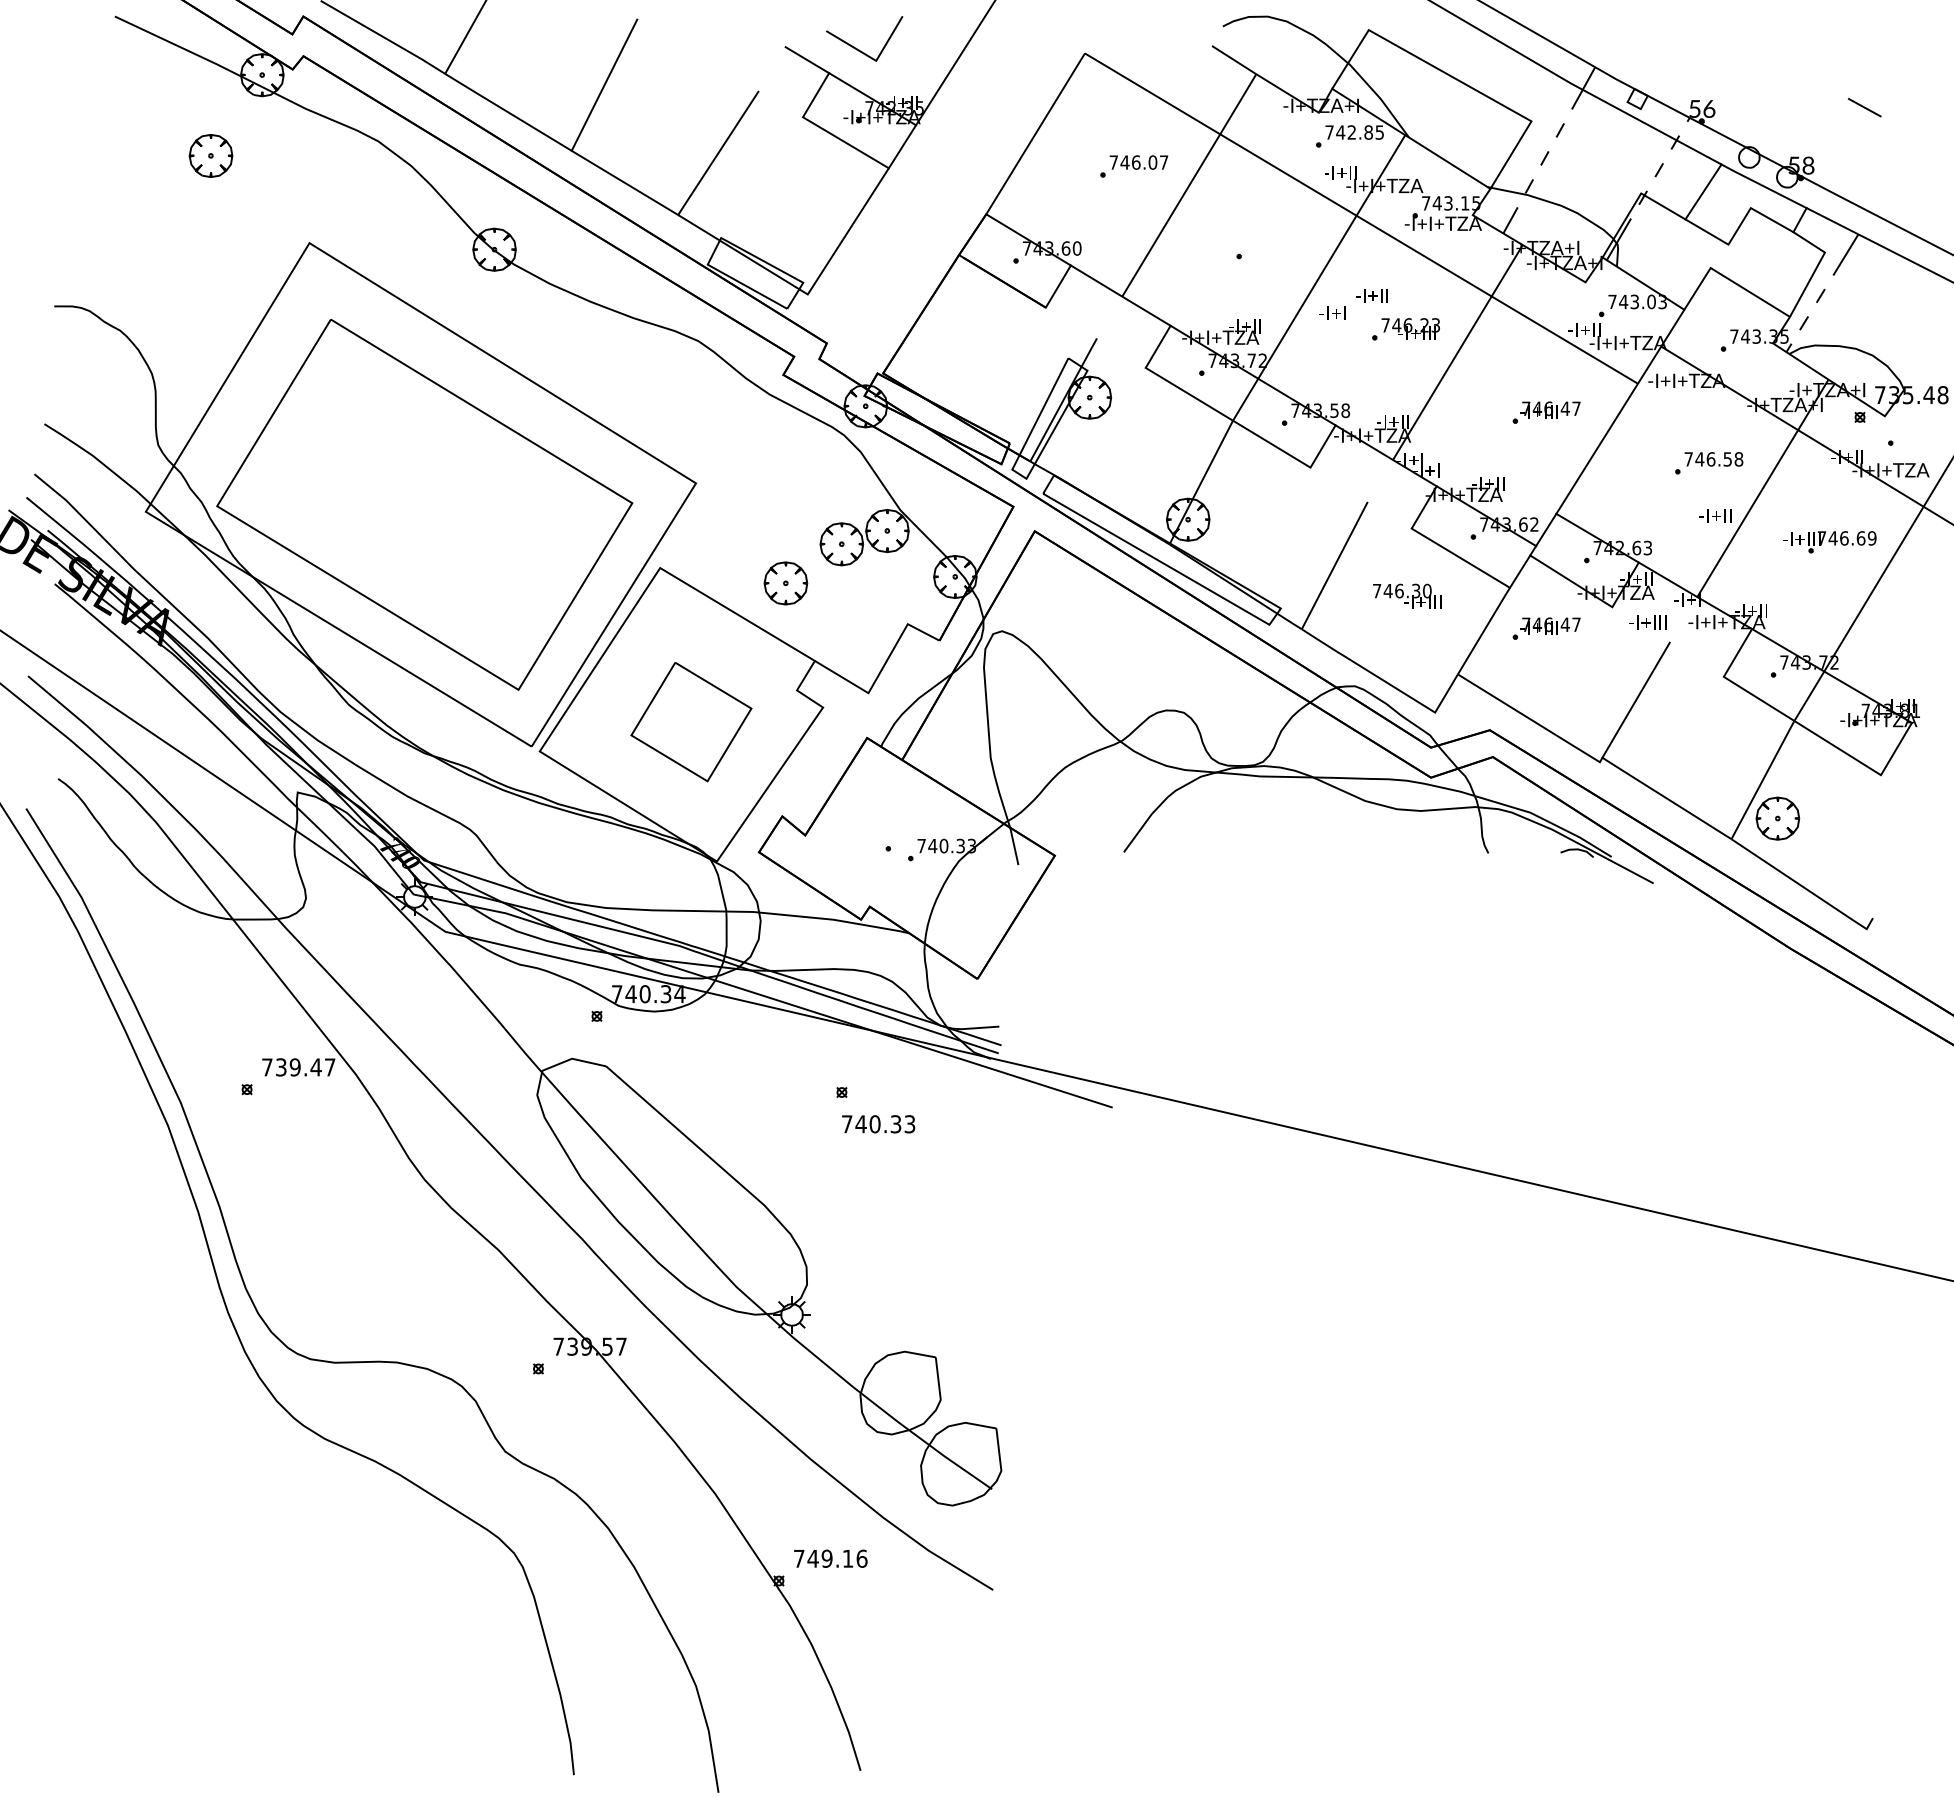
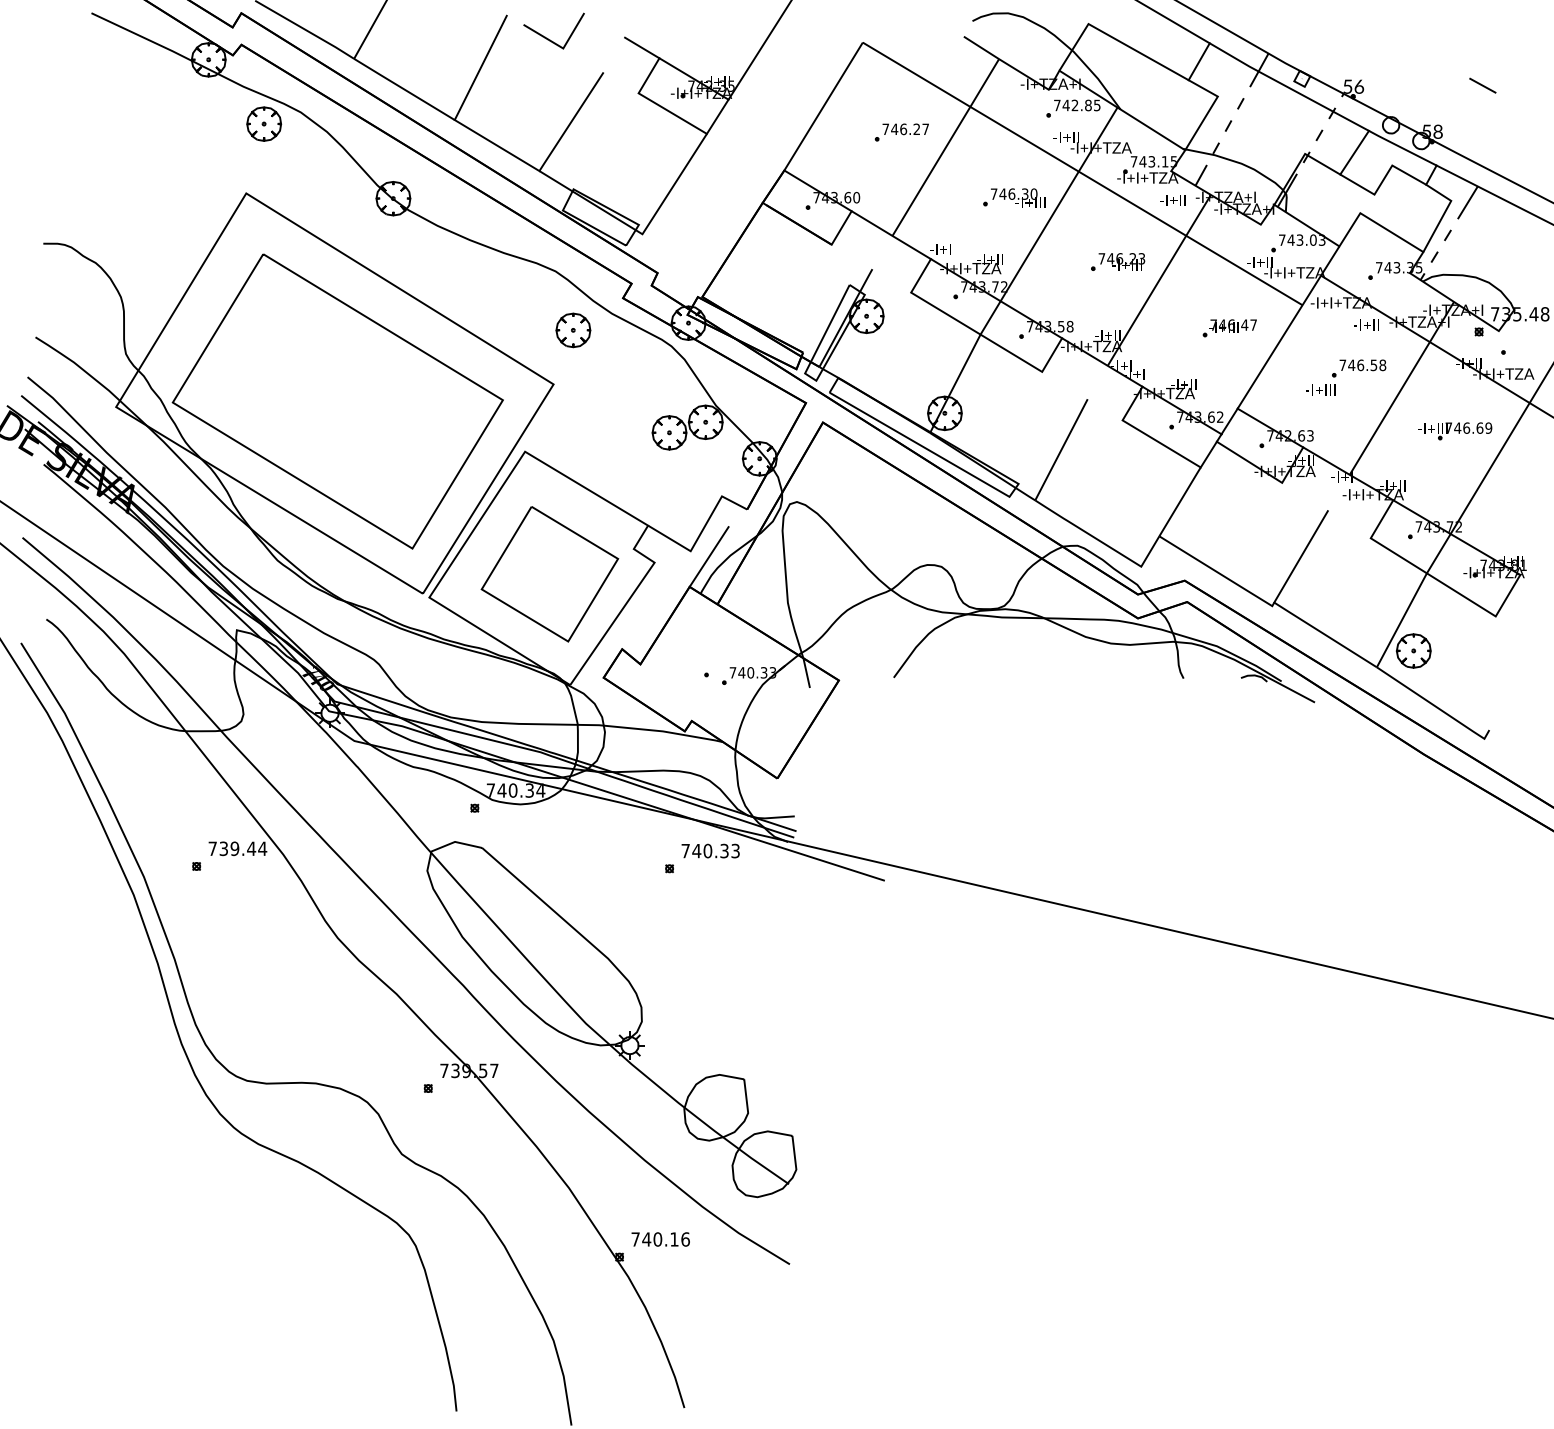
line: (859, 49) -> (549, 39), moved
line: (1507, 77) -> (1198, 61), added
part: (210, 155) -> (263, 123), moved
text: (1152, 162) -> (916, 129), 746.07 -> 746.27
text: (1371, 295) -> (1172, 200), moved
text: (1332, 312) -> (940, 248), moved
text: (1715, 515) -> (1366, 324), moved
part: (785, 583) -> (573, 330), moved
text: (1407, 595) -> (1018, 197), moved
text: (1647, 622) -> (1320, 390), moved
part: (1546, 628) -> (1229, 499), removed
line: (891, 700) -> (709, 557), added
part: (691, 721) -> (549, 573), size x1.43
text: (329, 1067) -> (262, 848), 739.47 -> 739.44
text: (878, 1124) -> (710, 851), moved
text: (826, 1558) -> (657, 1239), 749.16 -> 740.16

